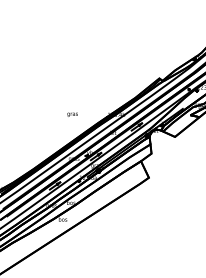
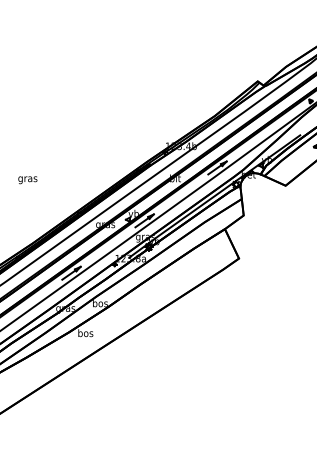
text: (72, 114) -> (27, 179), moved

